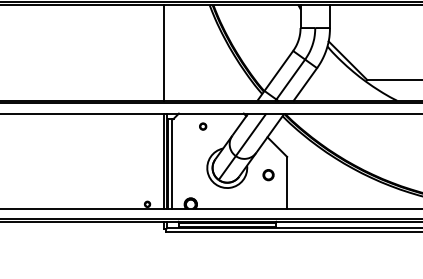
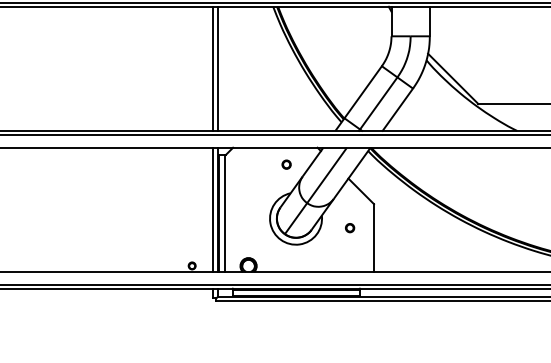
line: (166, 52) -> (217, 68), added
part: (203, 126) -> (286, 164), moved
part: (269, 175) -> (350, 228), size x0.62

